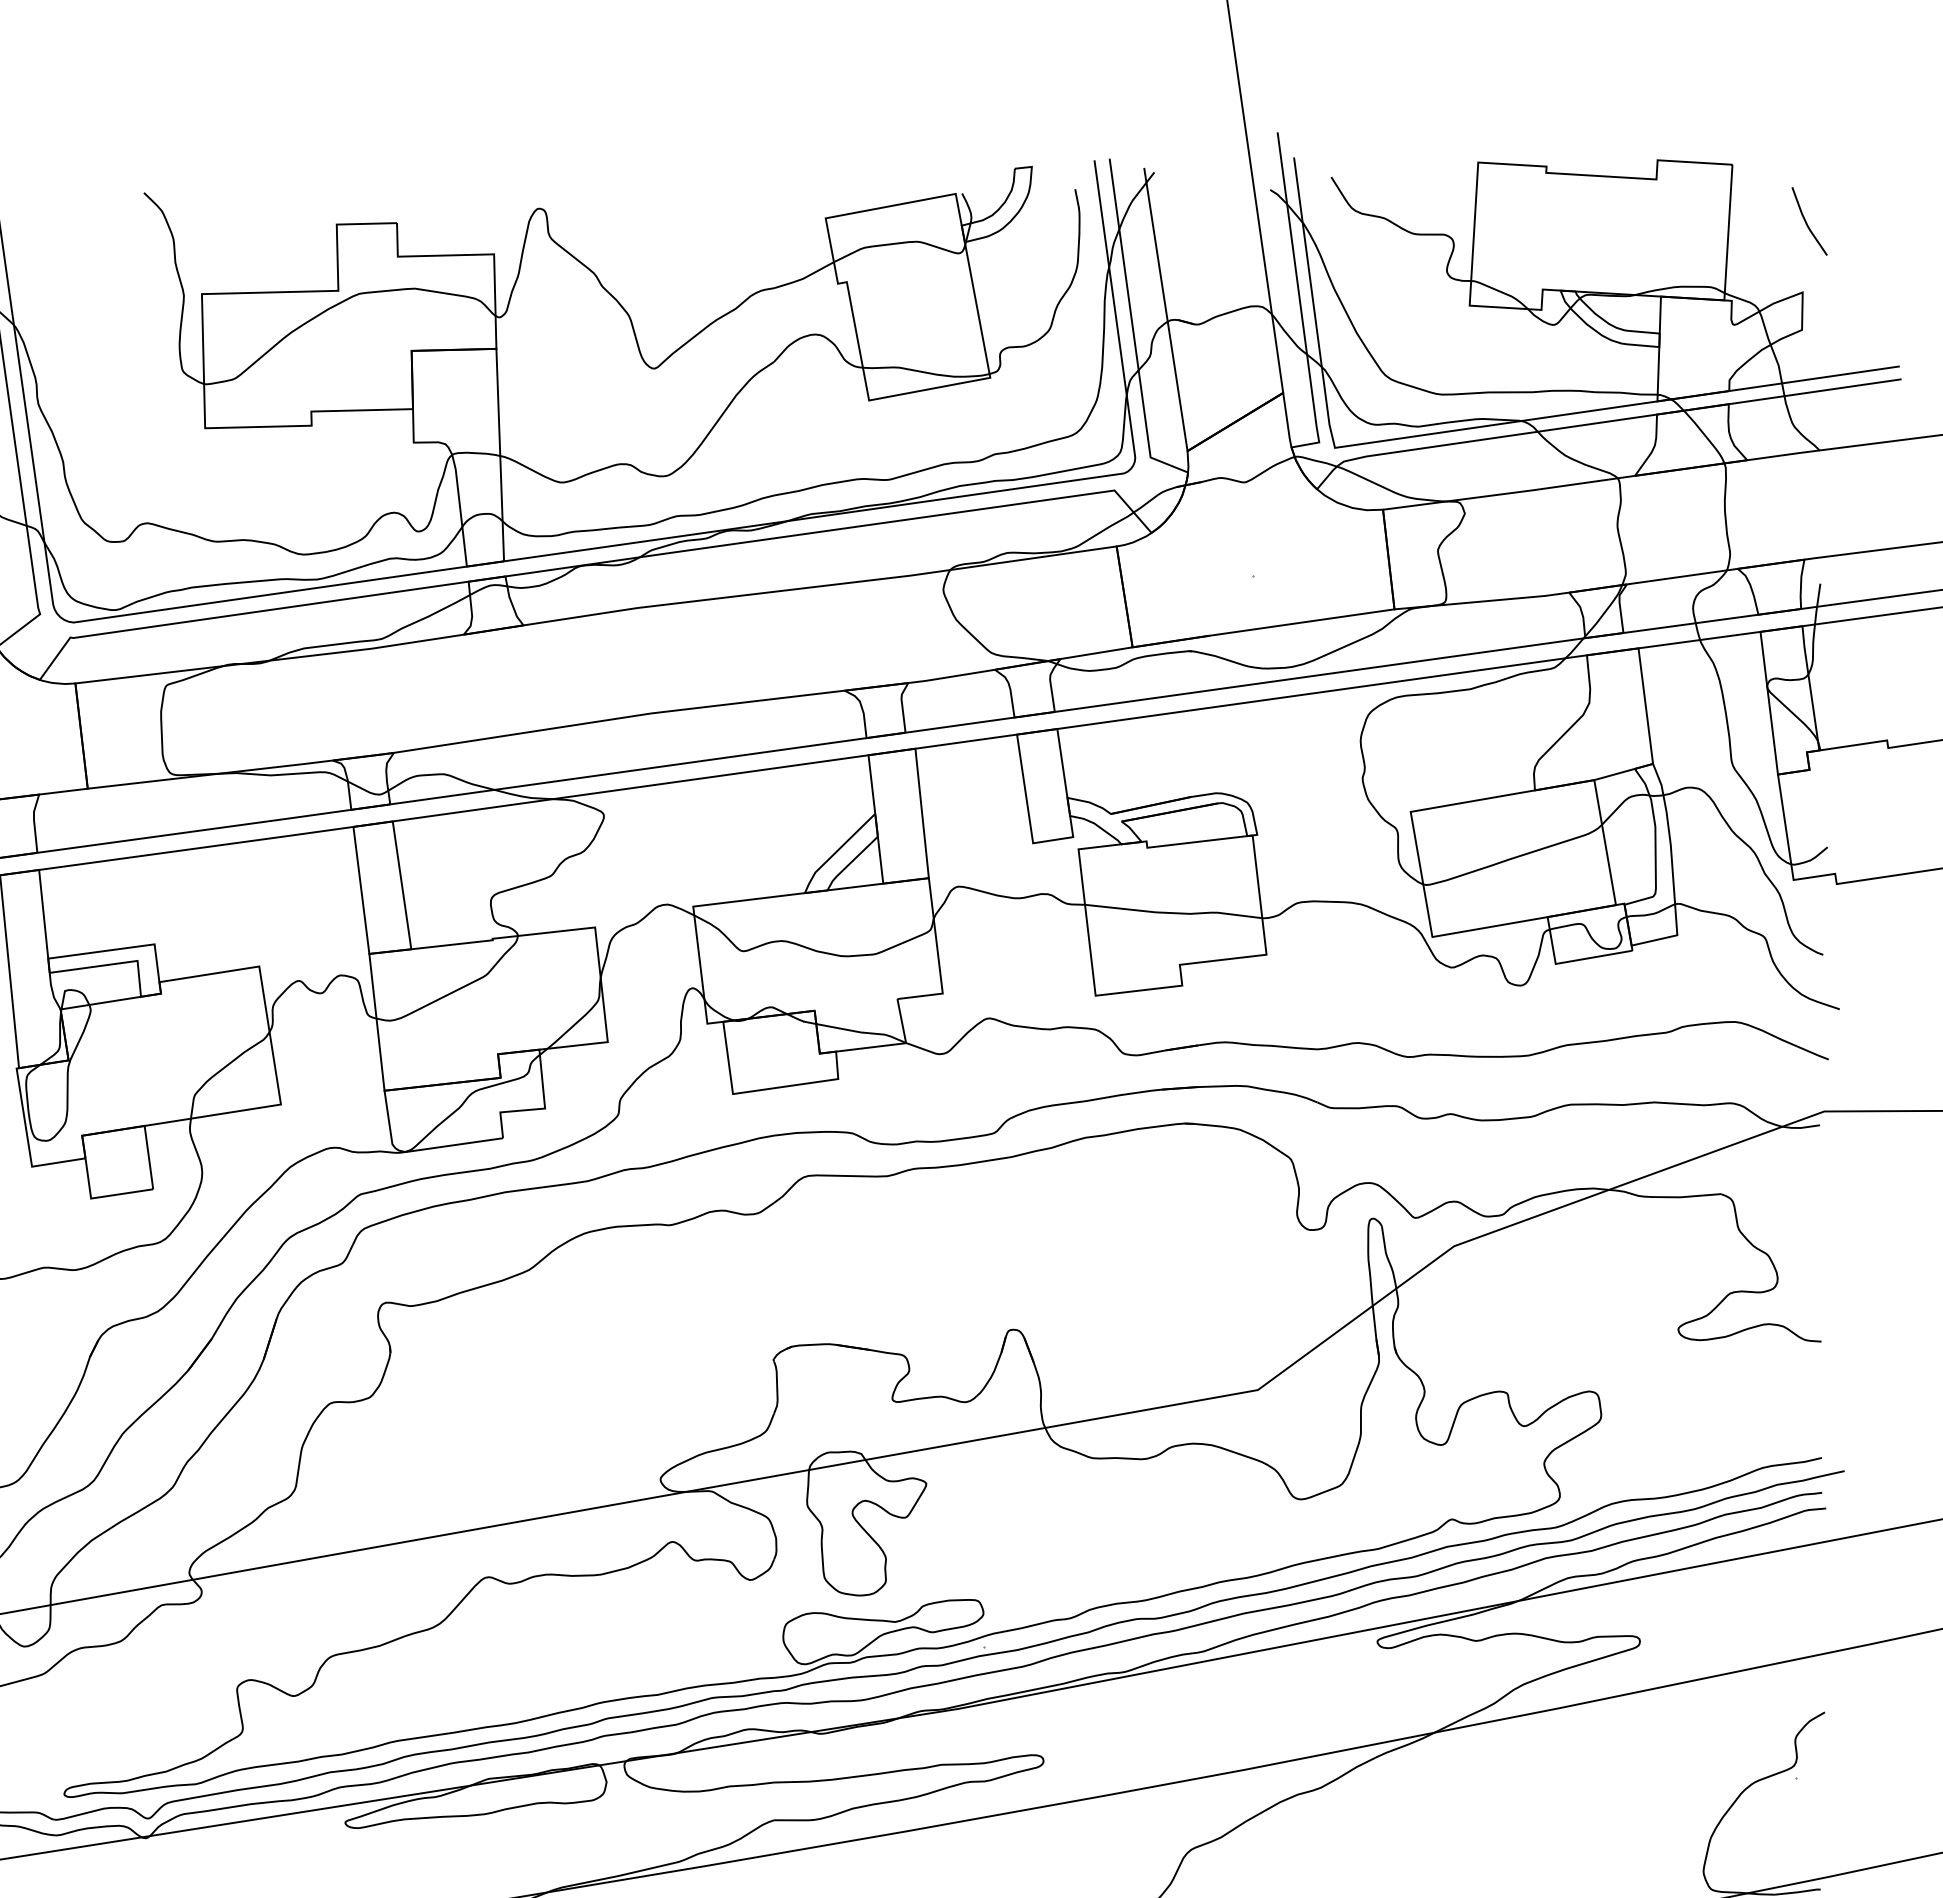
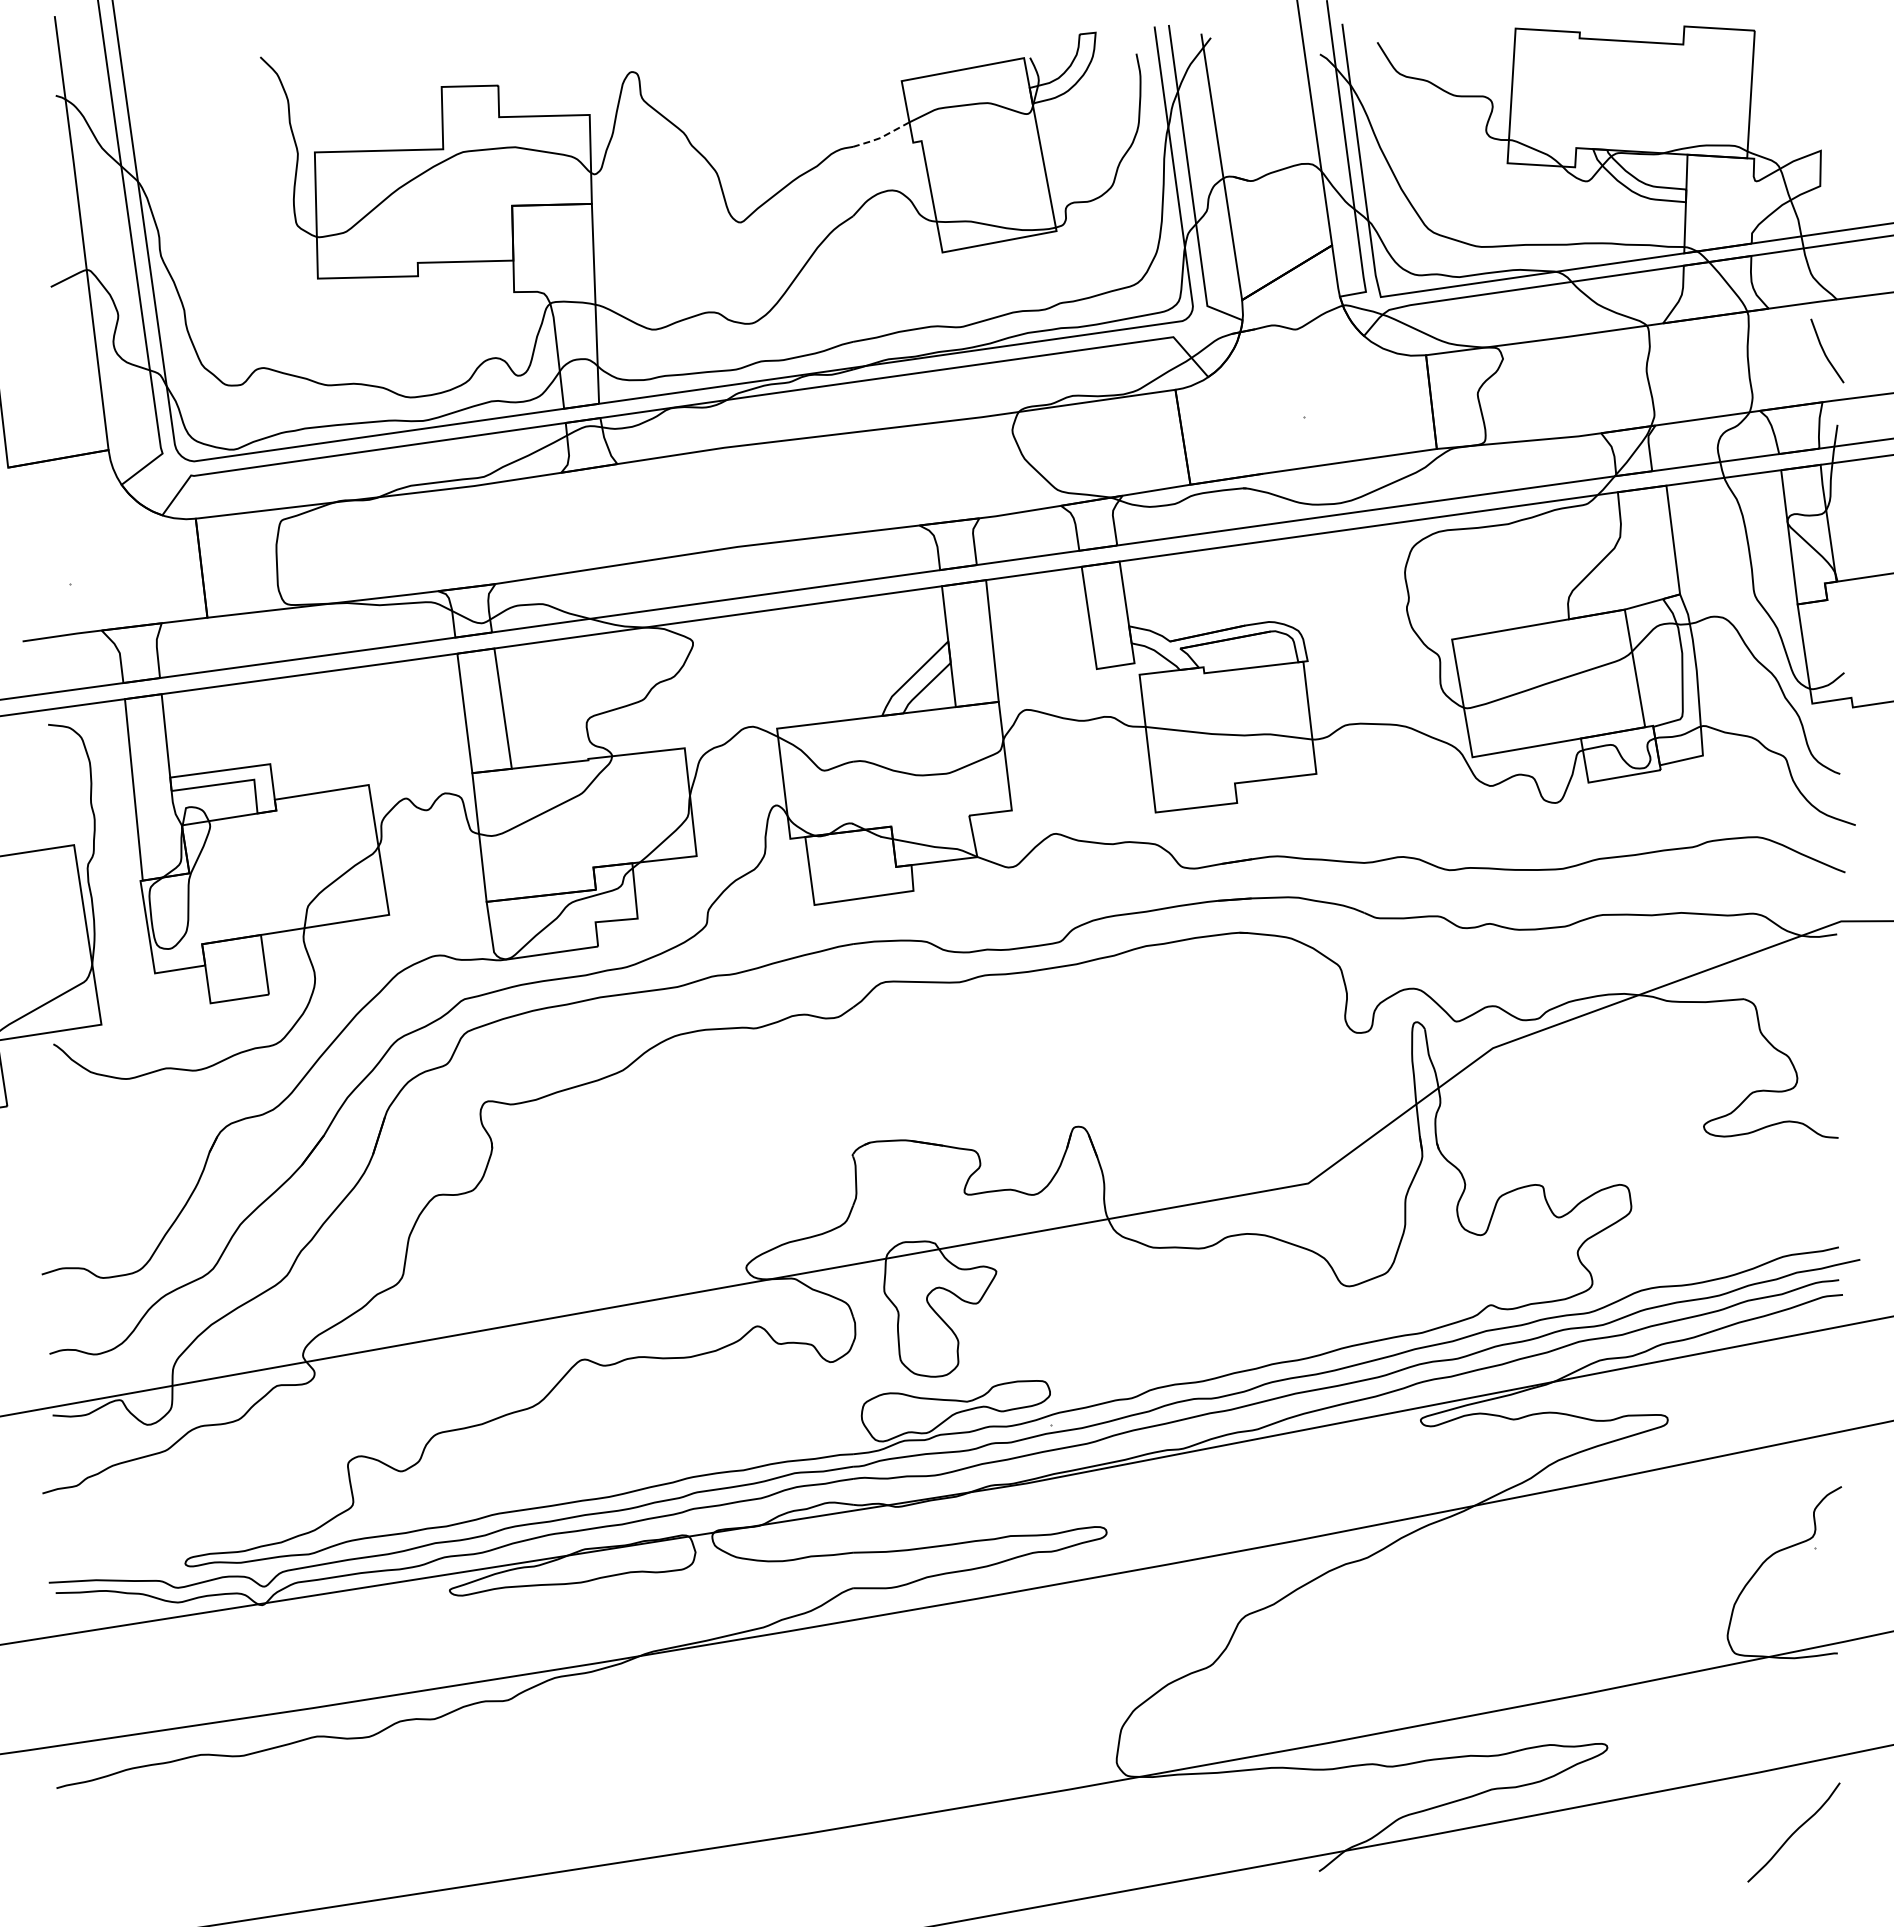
line: (1807, 223) -> (1825, 352), moved
line: (803, 279) -> (880, 138), solid -> dashed

